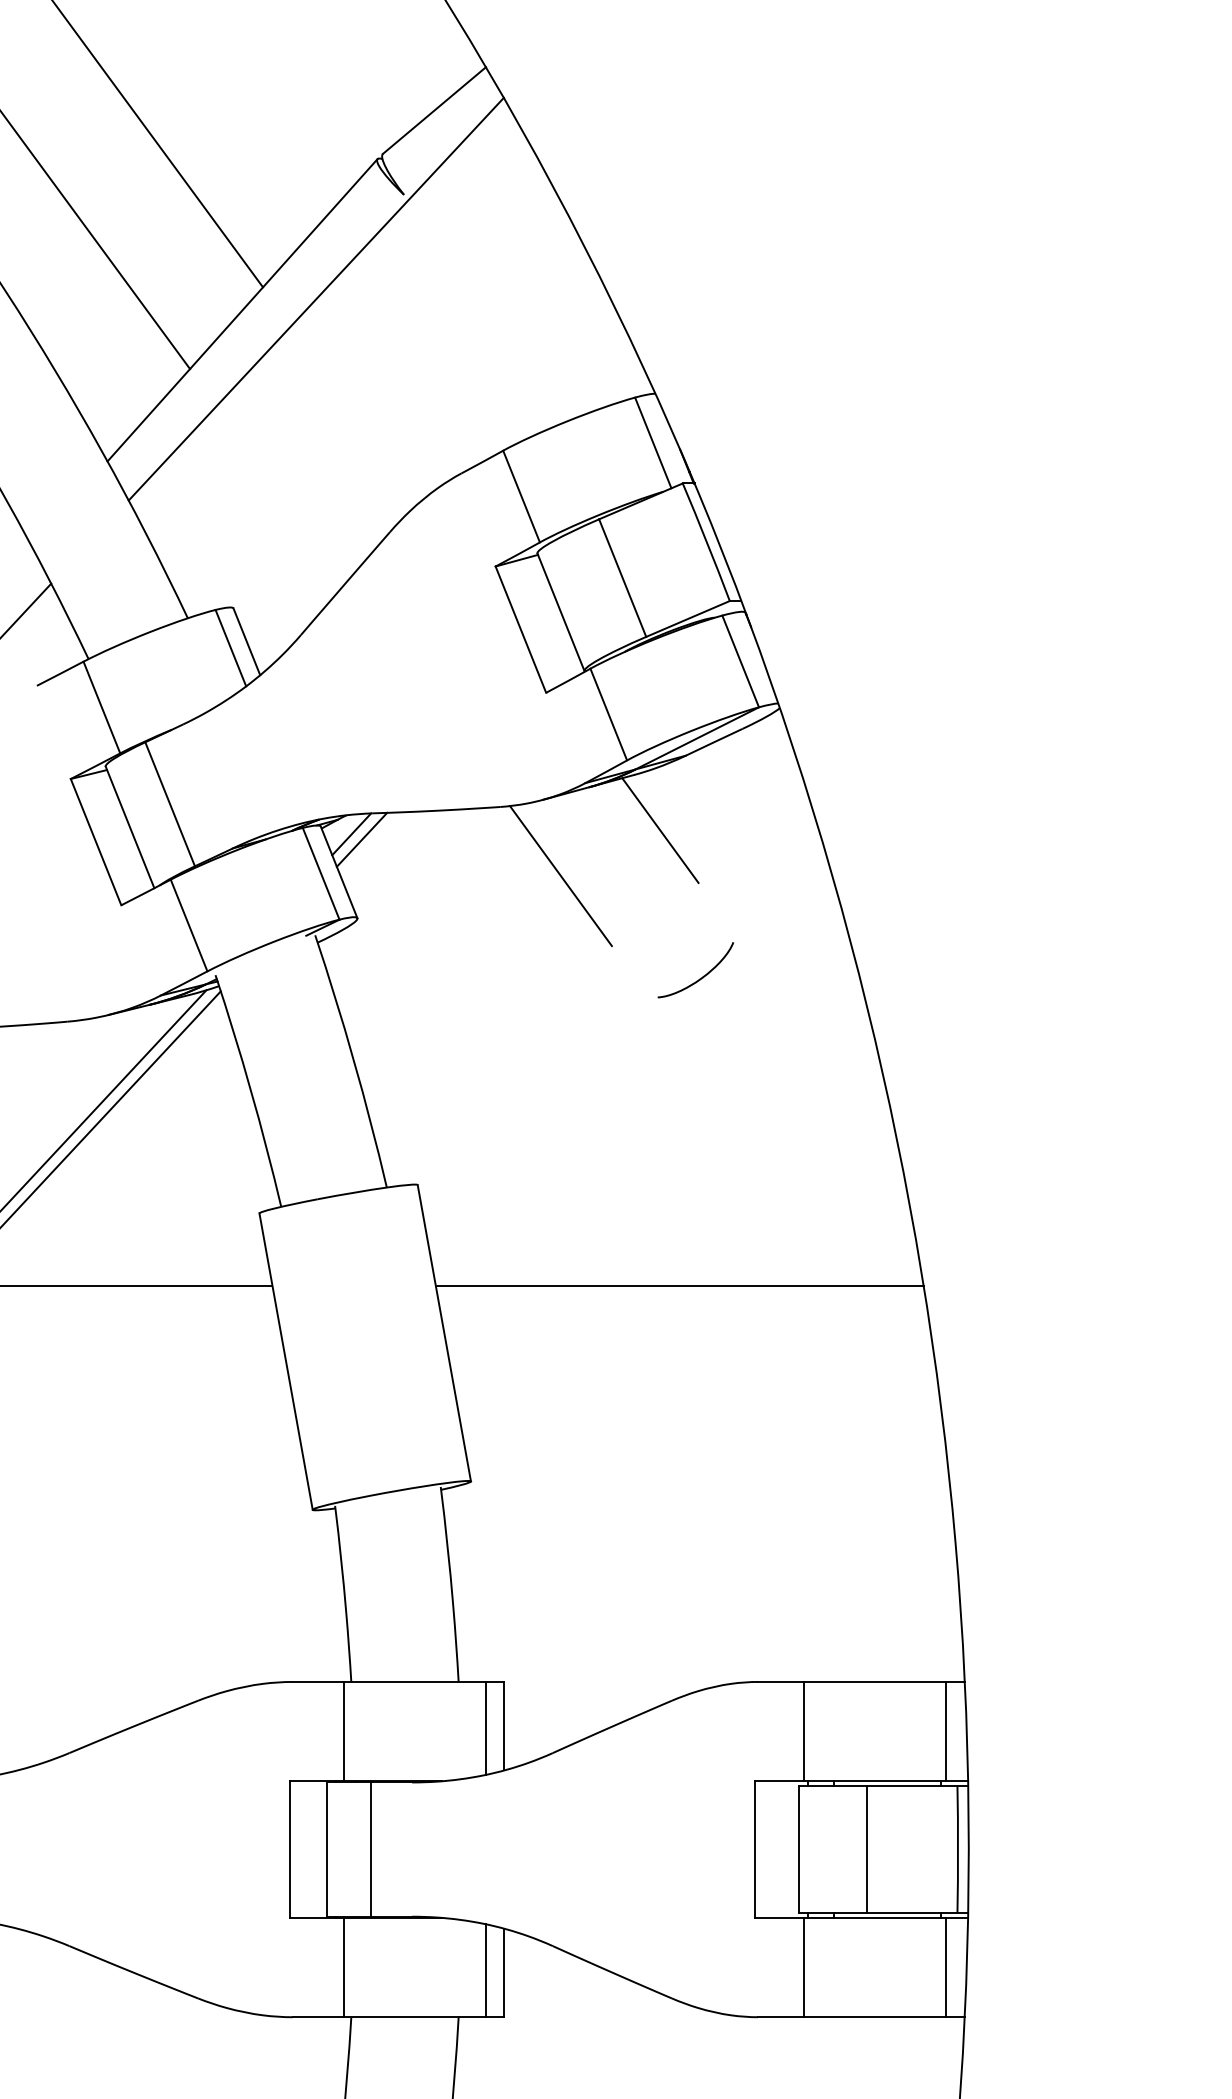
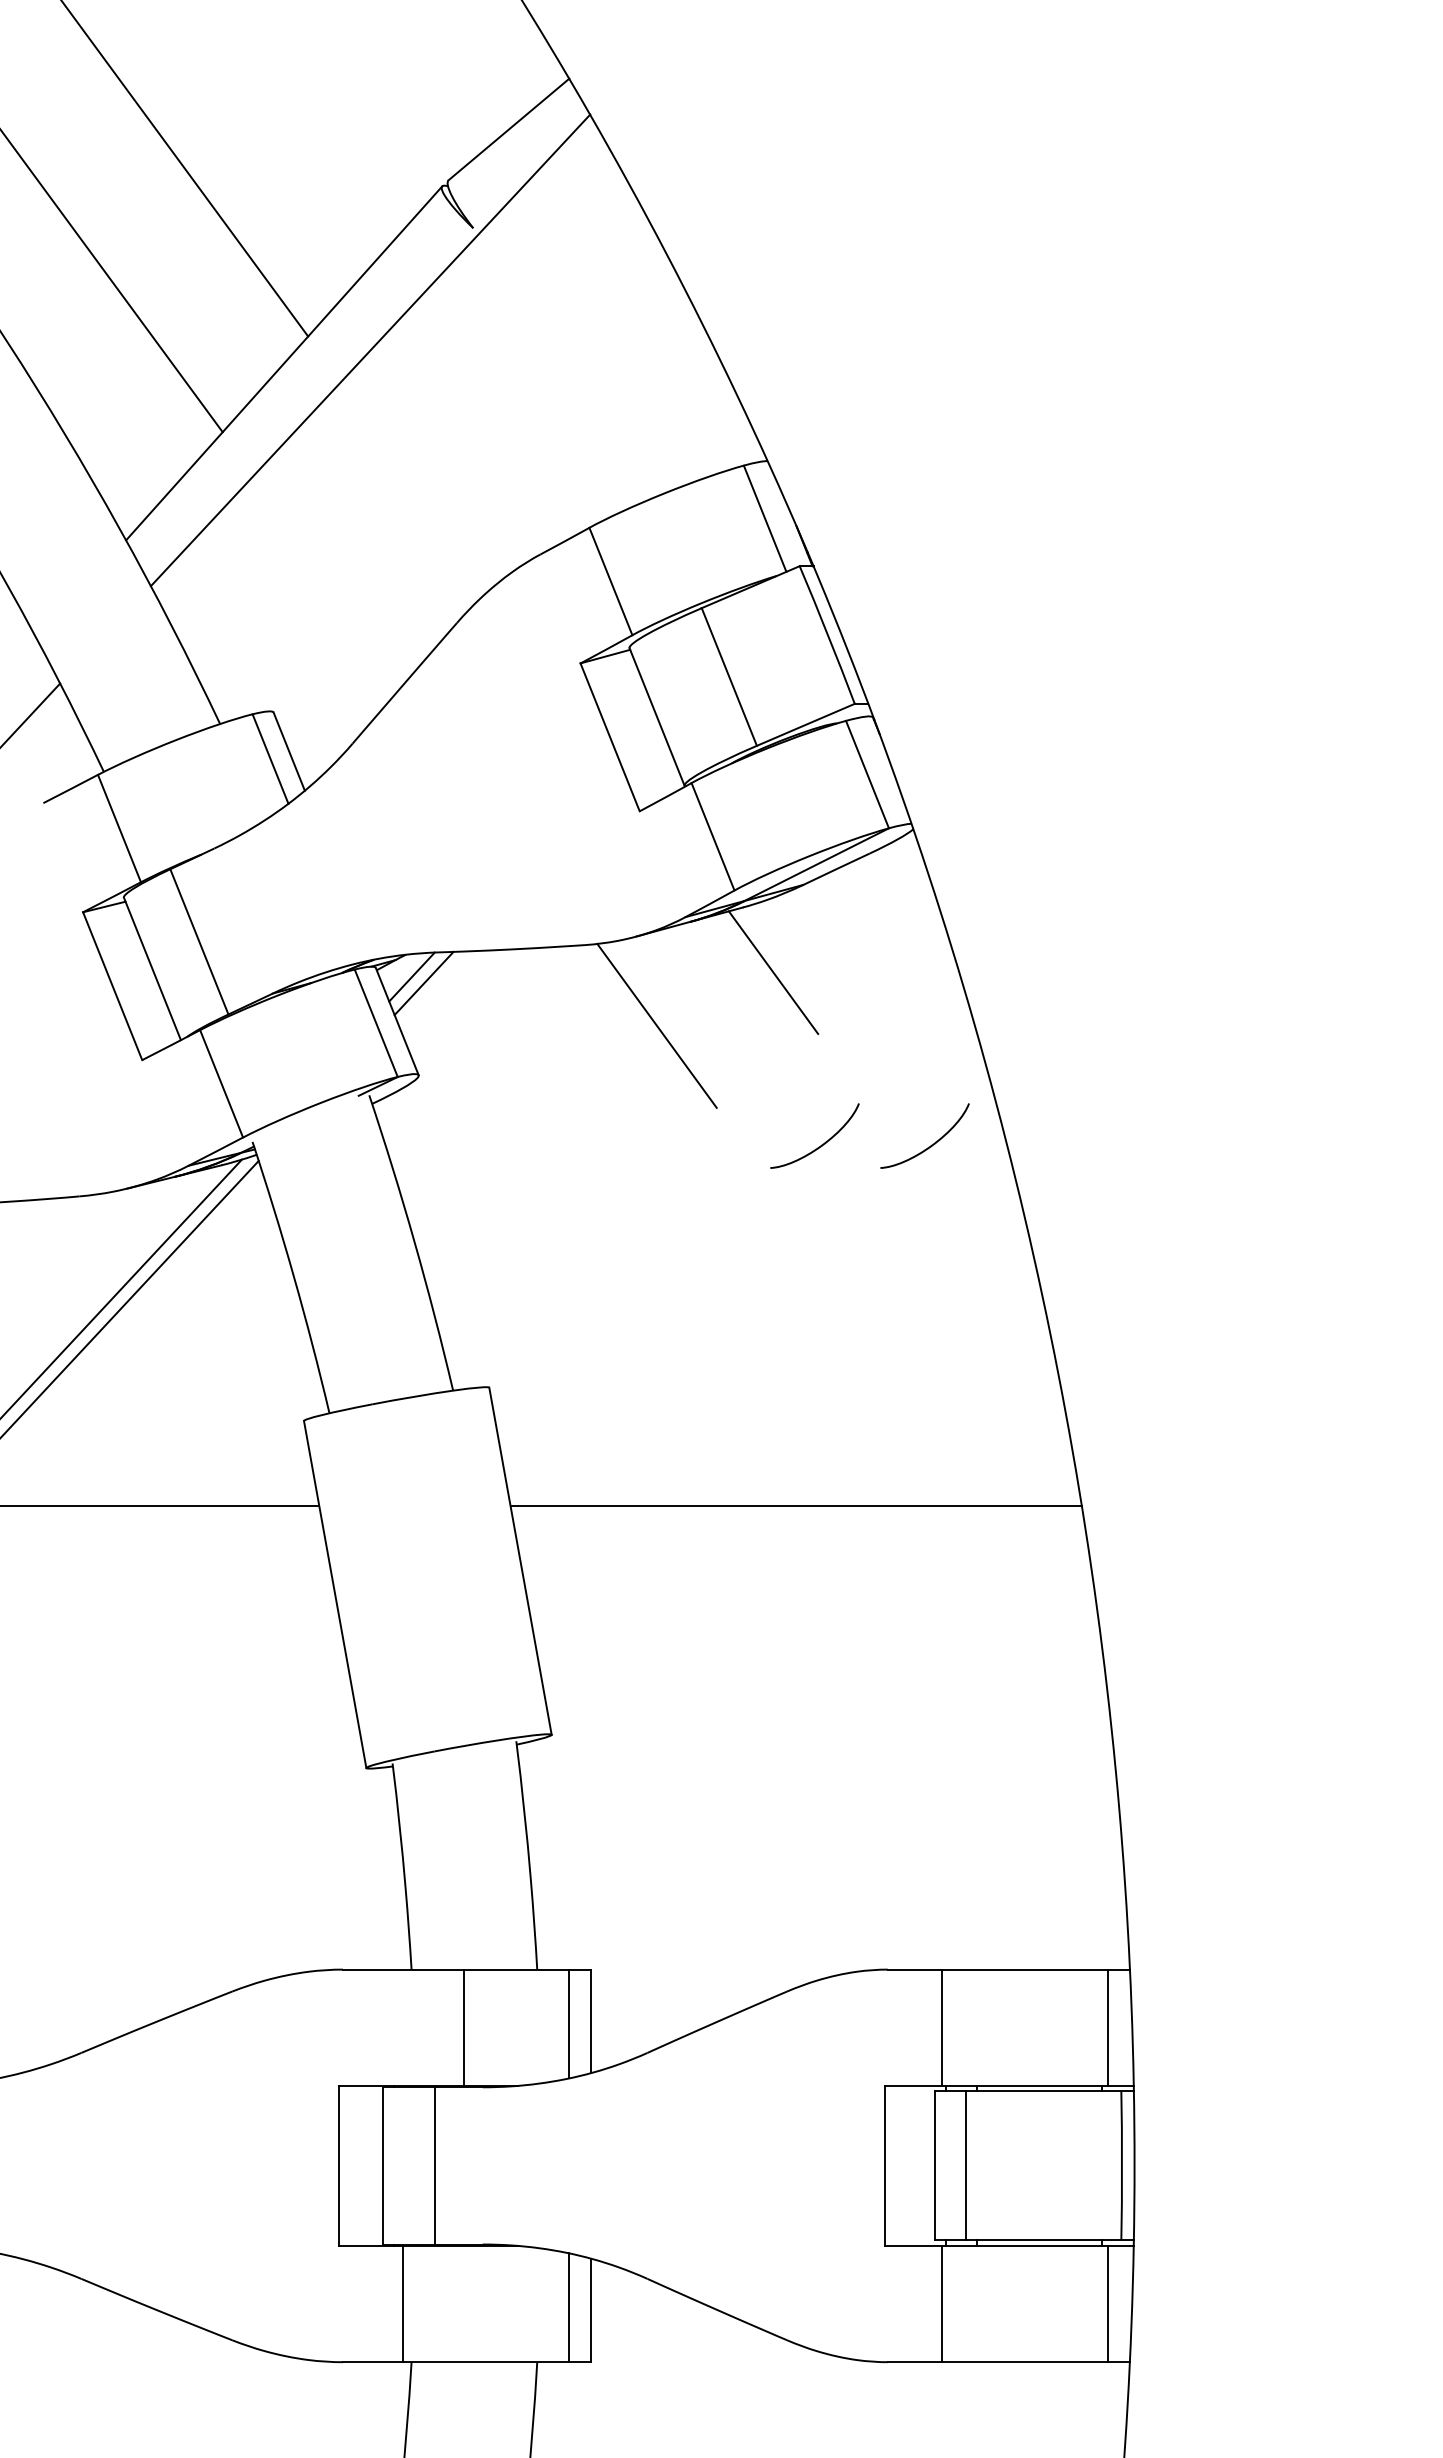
curve: (793, 978) -> (929, 1145), added
line: (343, 1731) -> (463, 2027), moved
line: (866, 1849) -> (965, 2165), moved

